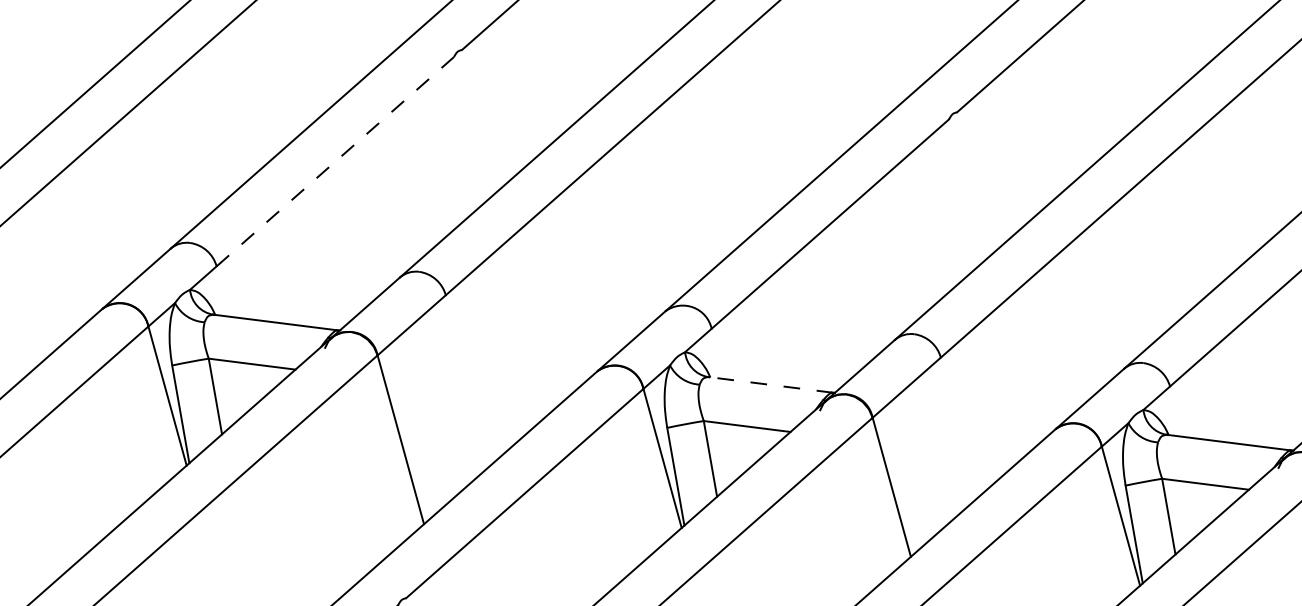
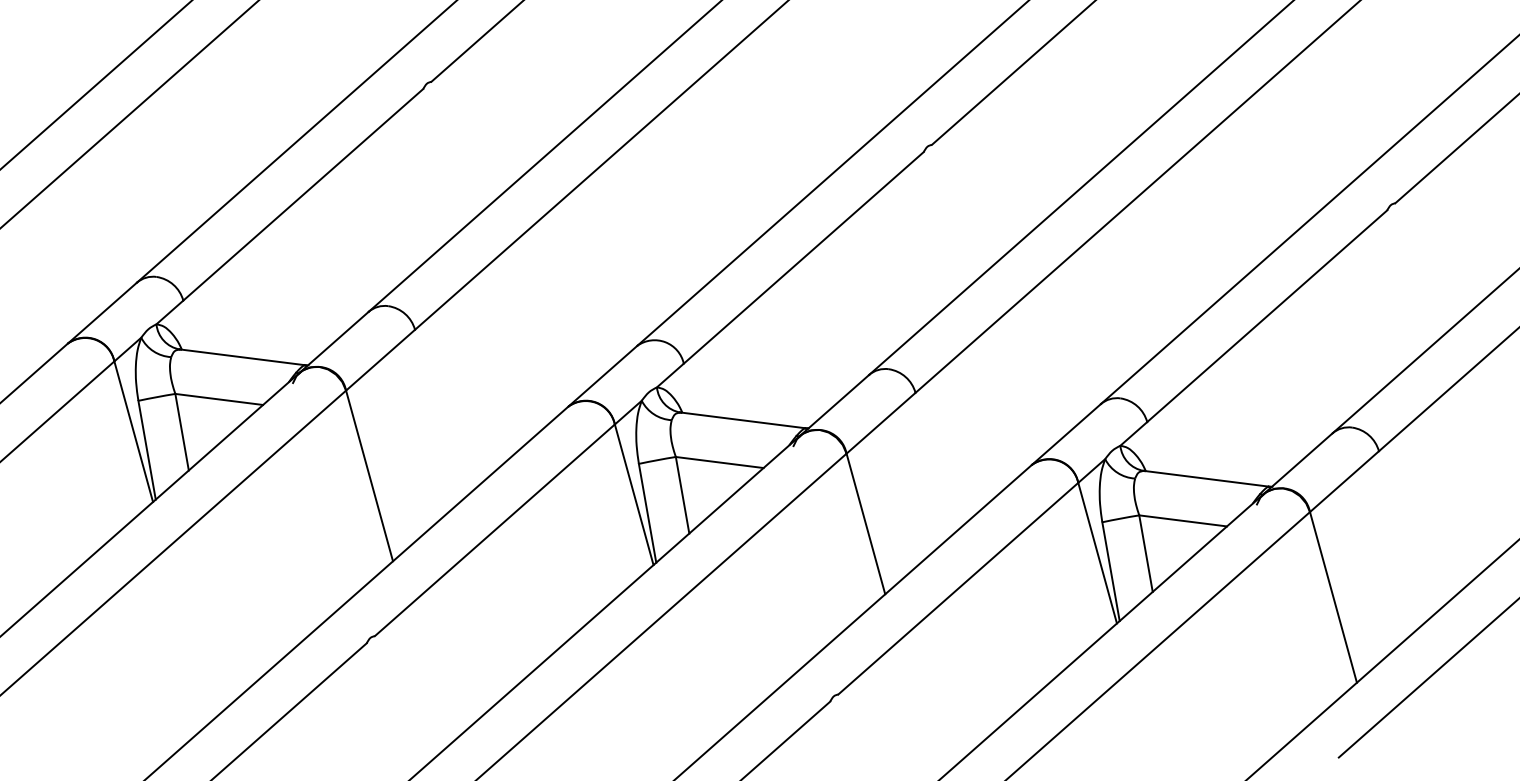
line: (335, 161) -> (303, 194), dashed -> solid
line: (770, 384) -> (743, 420), dashed -> solid

